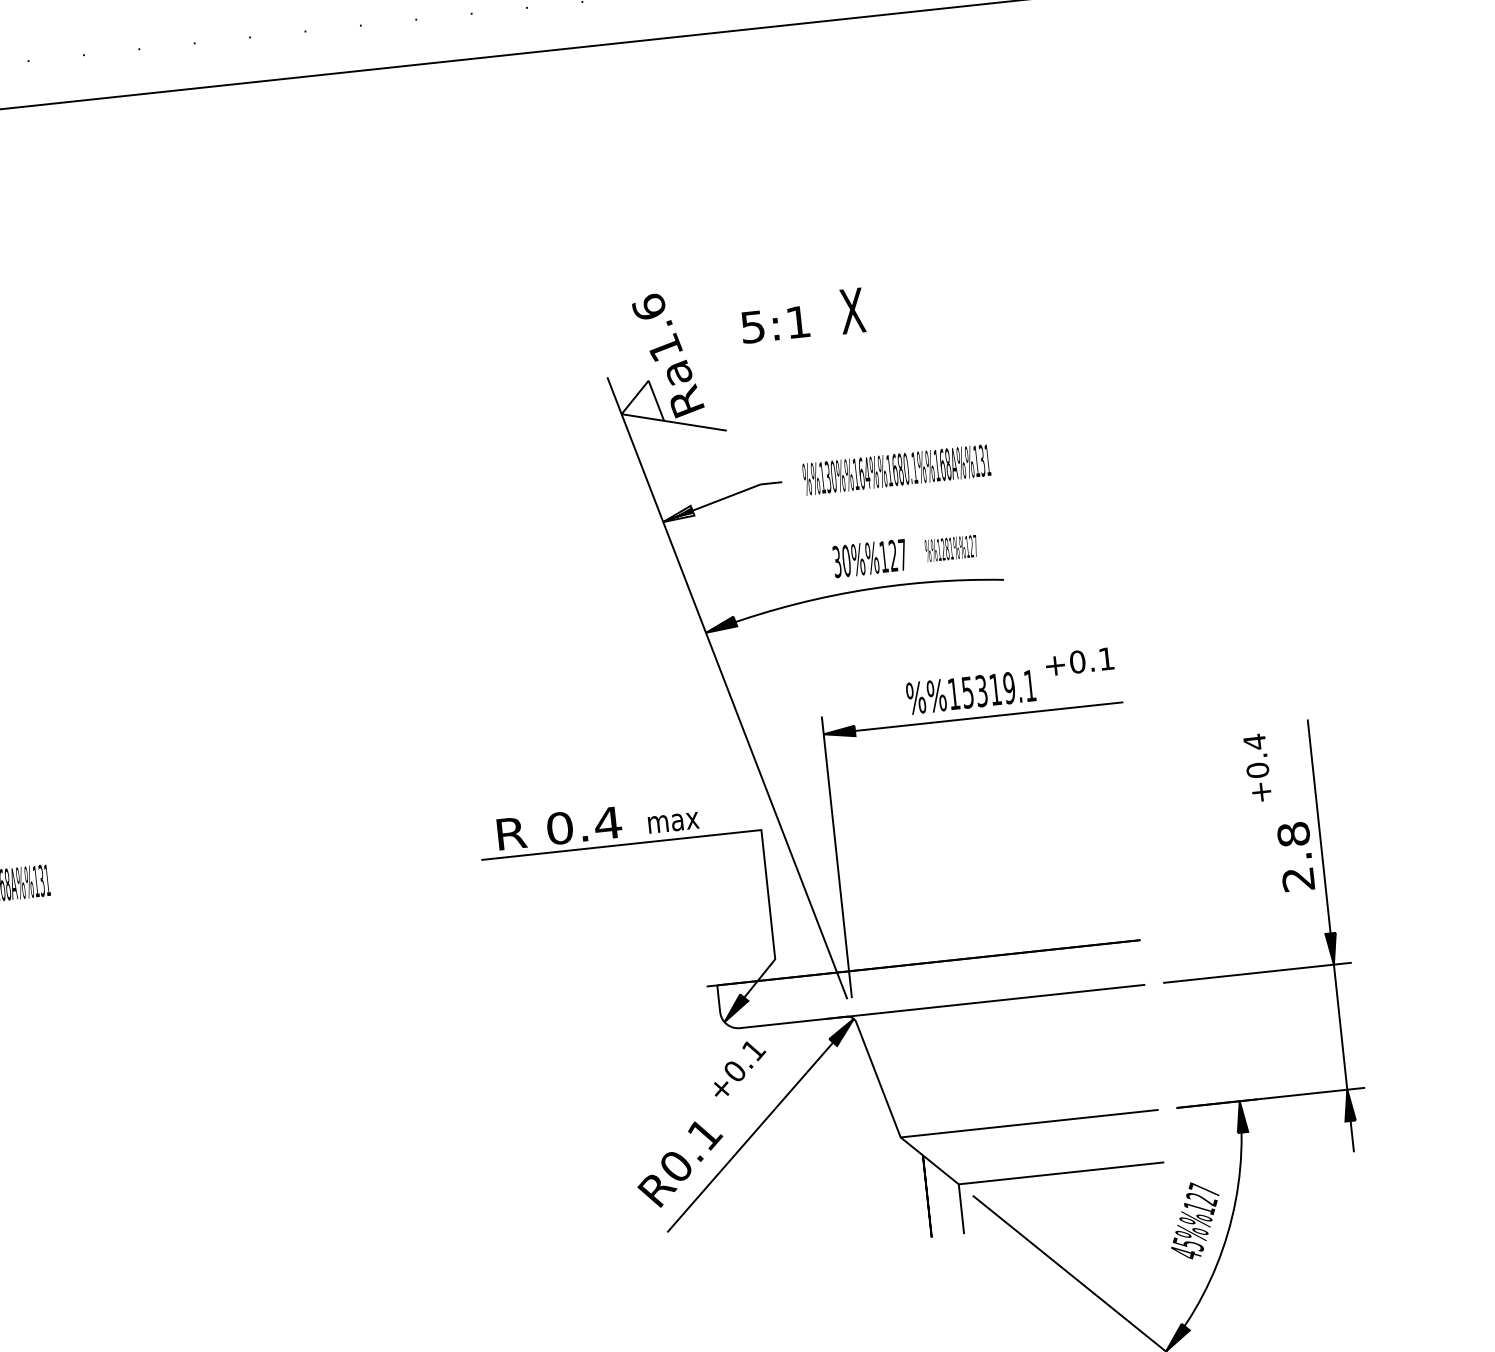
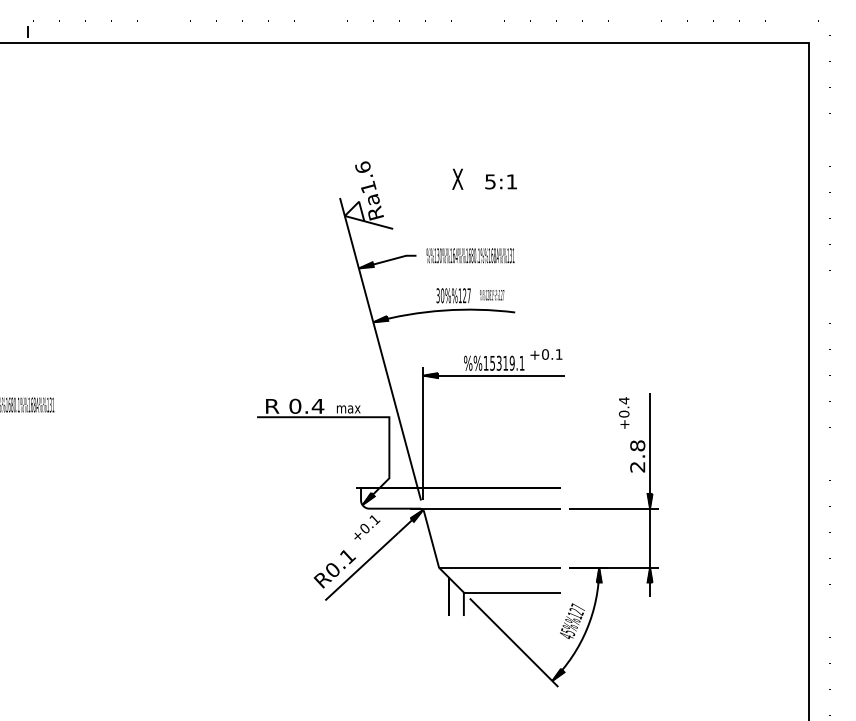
text: (773, 324) -> (500, 181), moved

